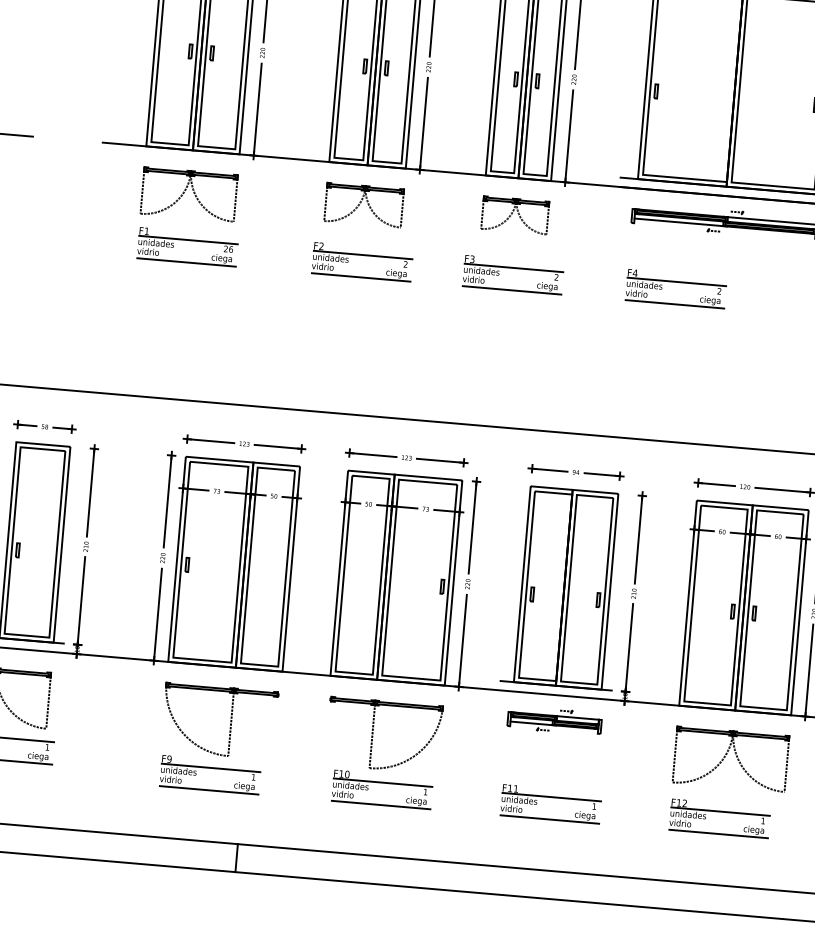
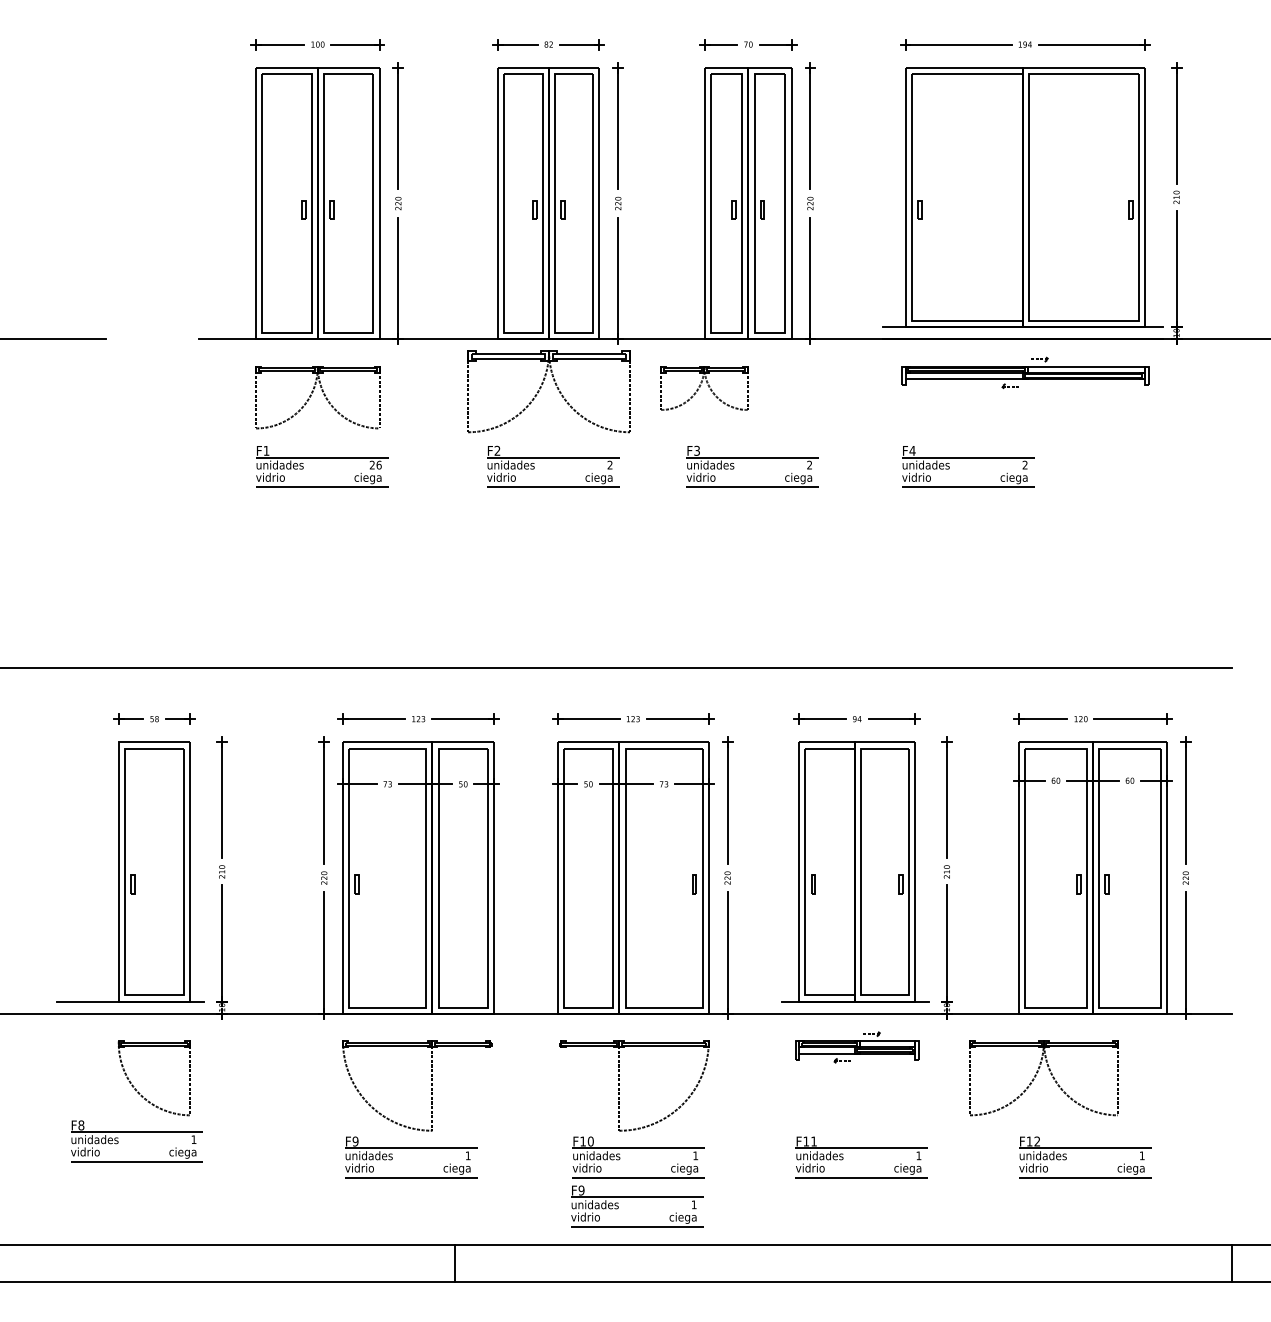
part: (363, 205) -> (548, 392), size x1.6
part: (515, 215) -> (704, 388), moved
part: (725, 757) -> (1036, 1076), moved
part: (378, 819) -> (637, 1197), added

